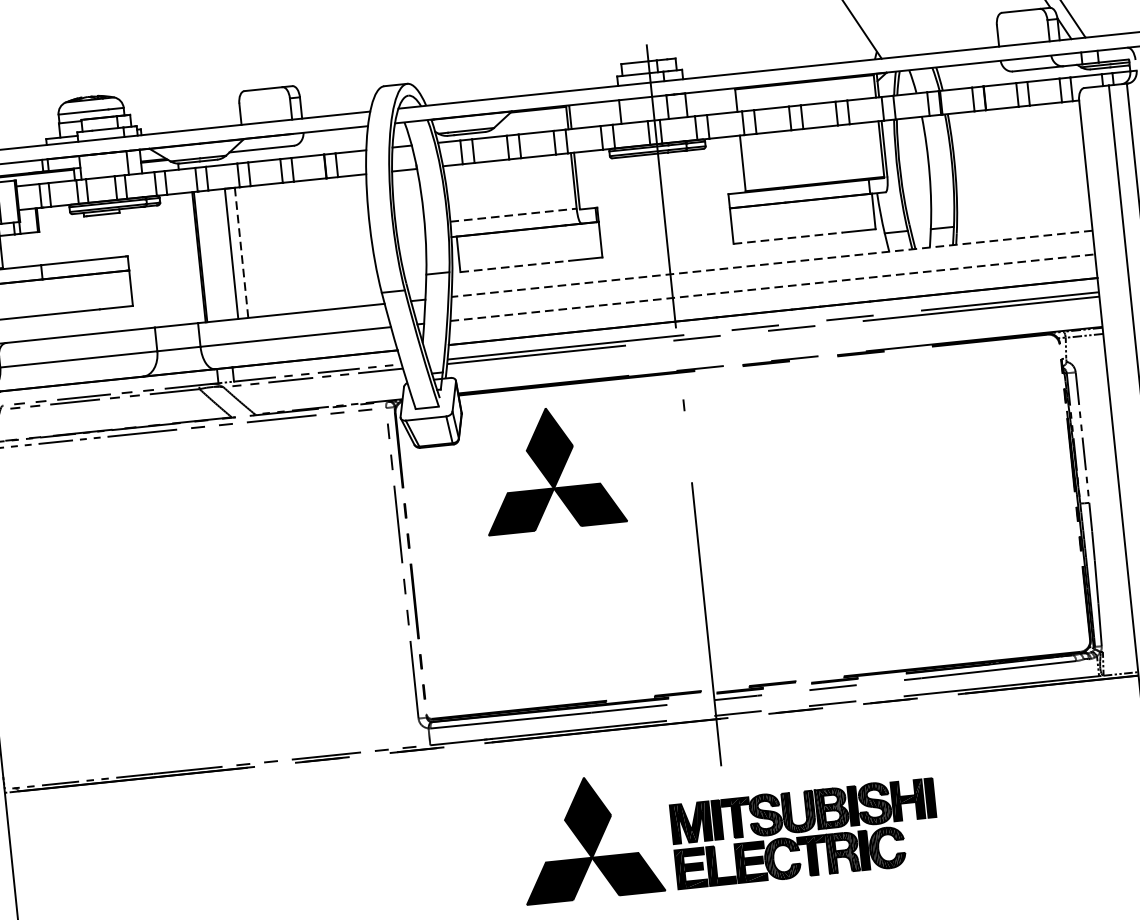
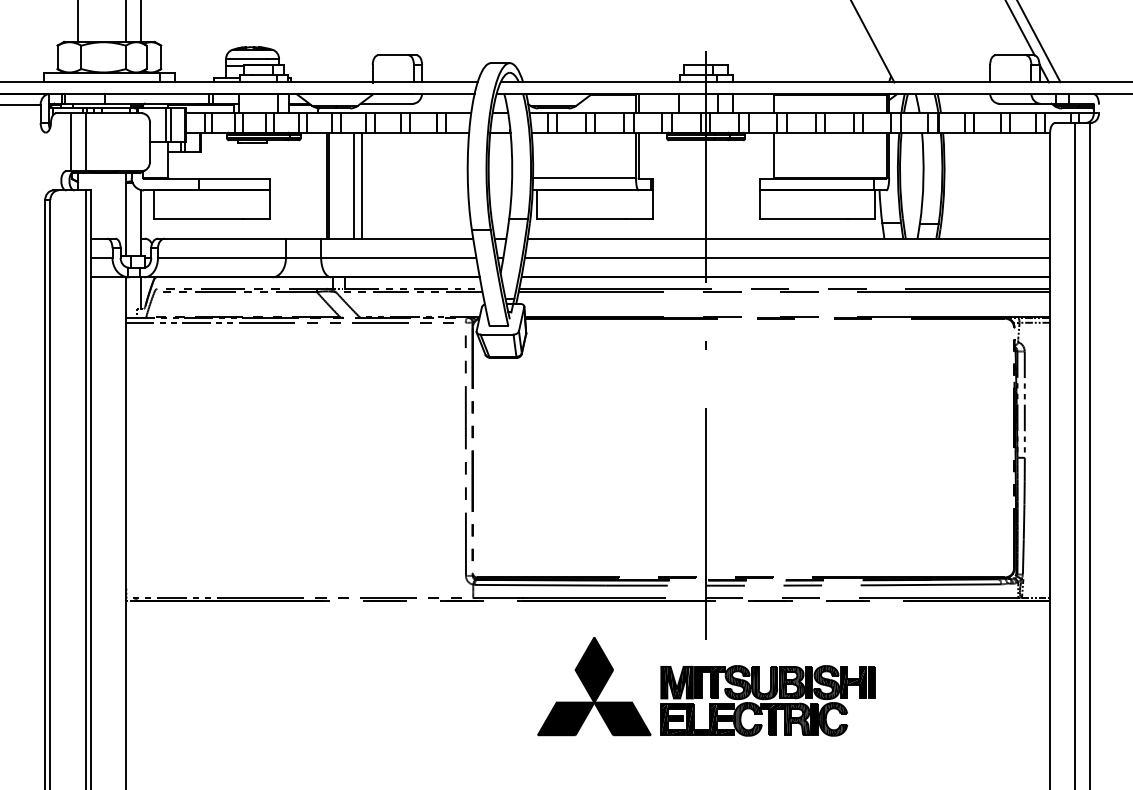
line: (514, 214) -> (585, 177), dashed -> solid
line: (788, 238) -> (804, 219), dashed -> solid
line: (242, 253) -> (362, 186), dashed -> solid
line: (771, 263) -> (788, 238), dashed -> solid
line: (515, 266) -> (581, 219), dashed -> solid
line: (772, 287) -> (787, 257), dashed -> solid
part: (552, 468) -> (594, 385), removed

